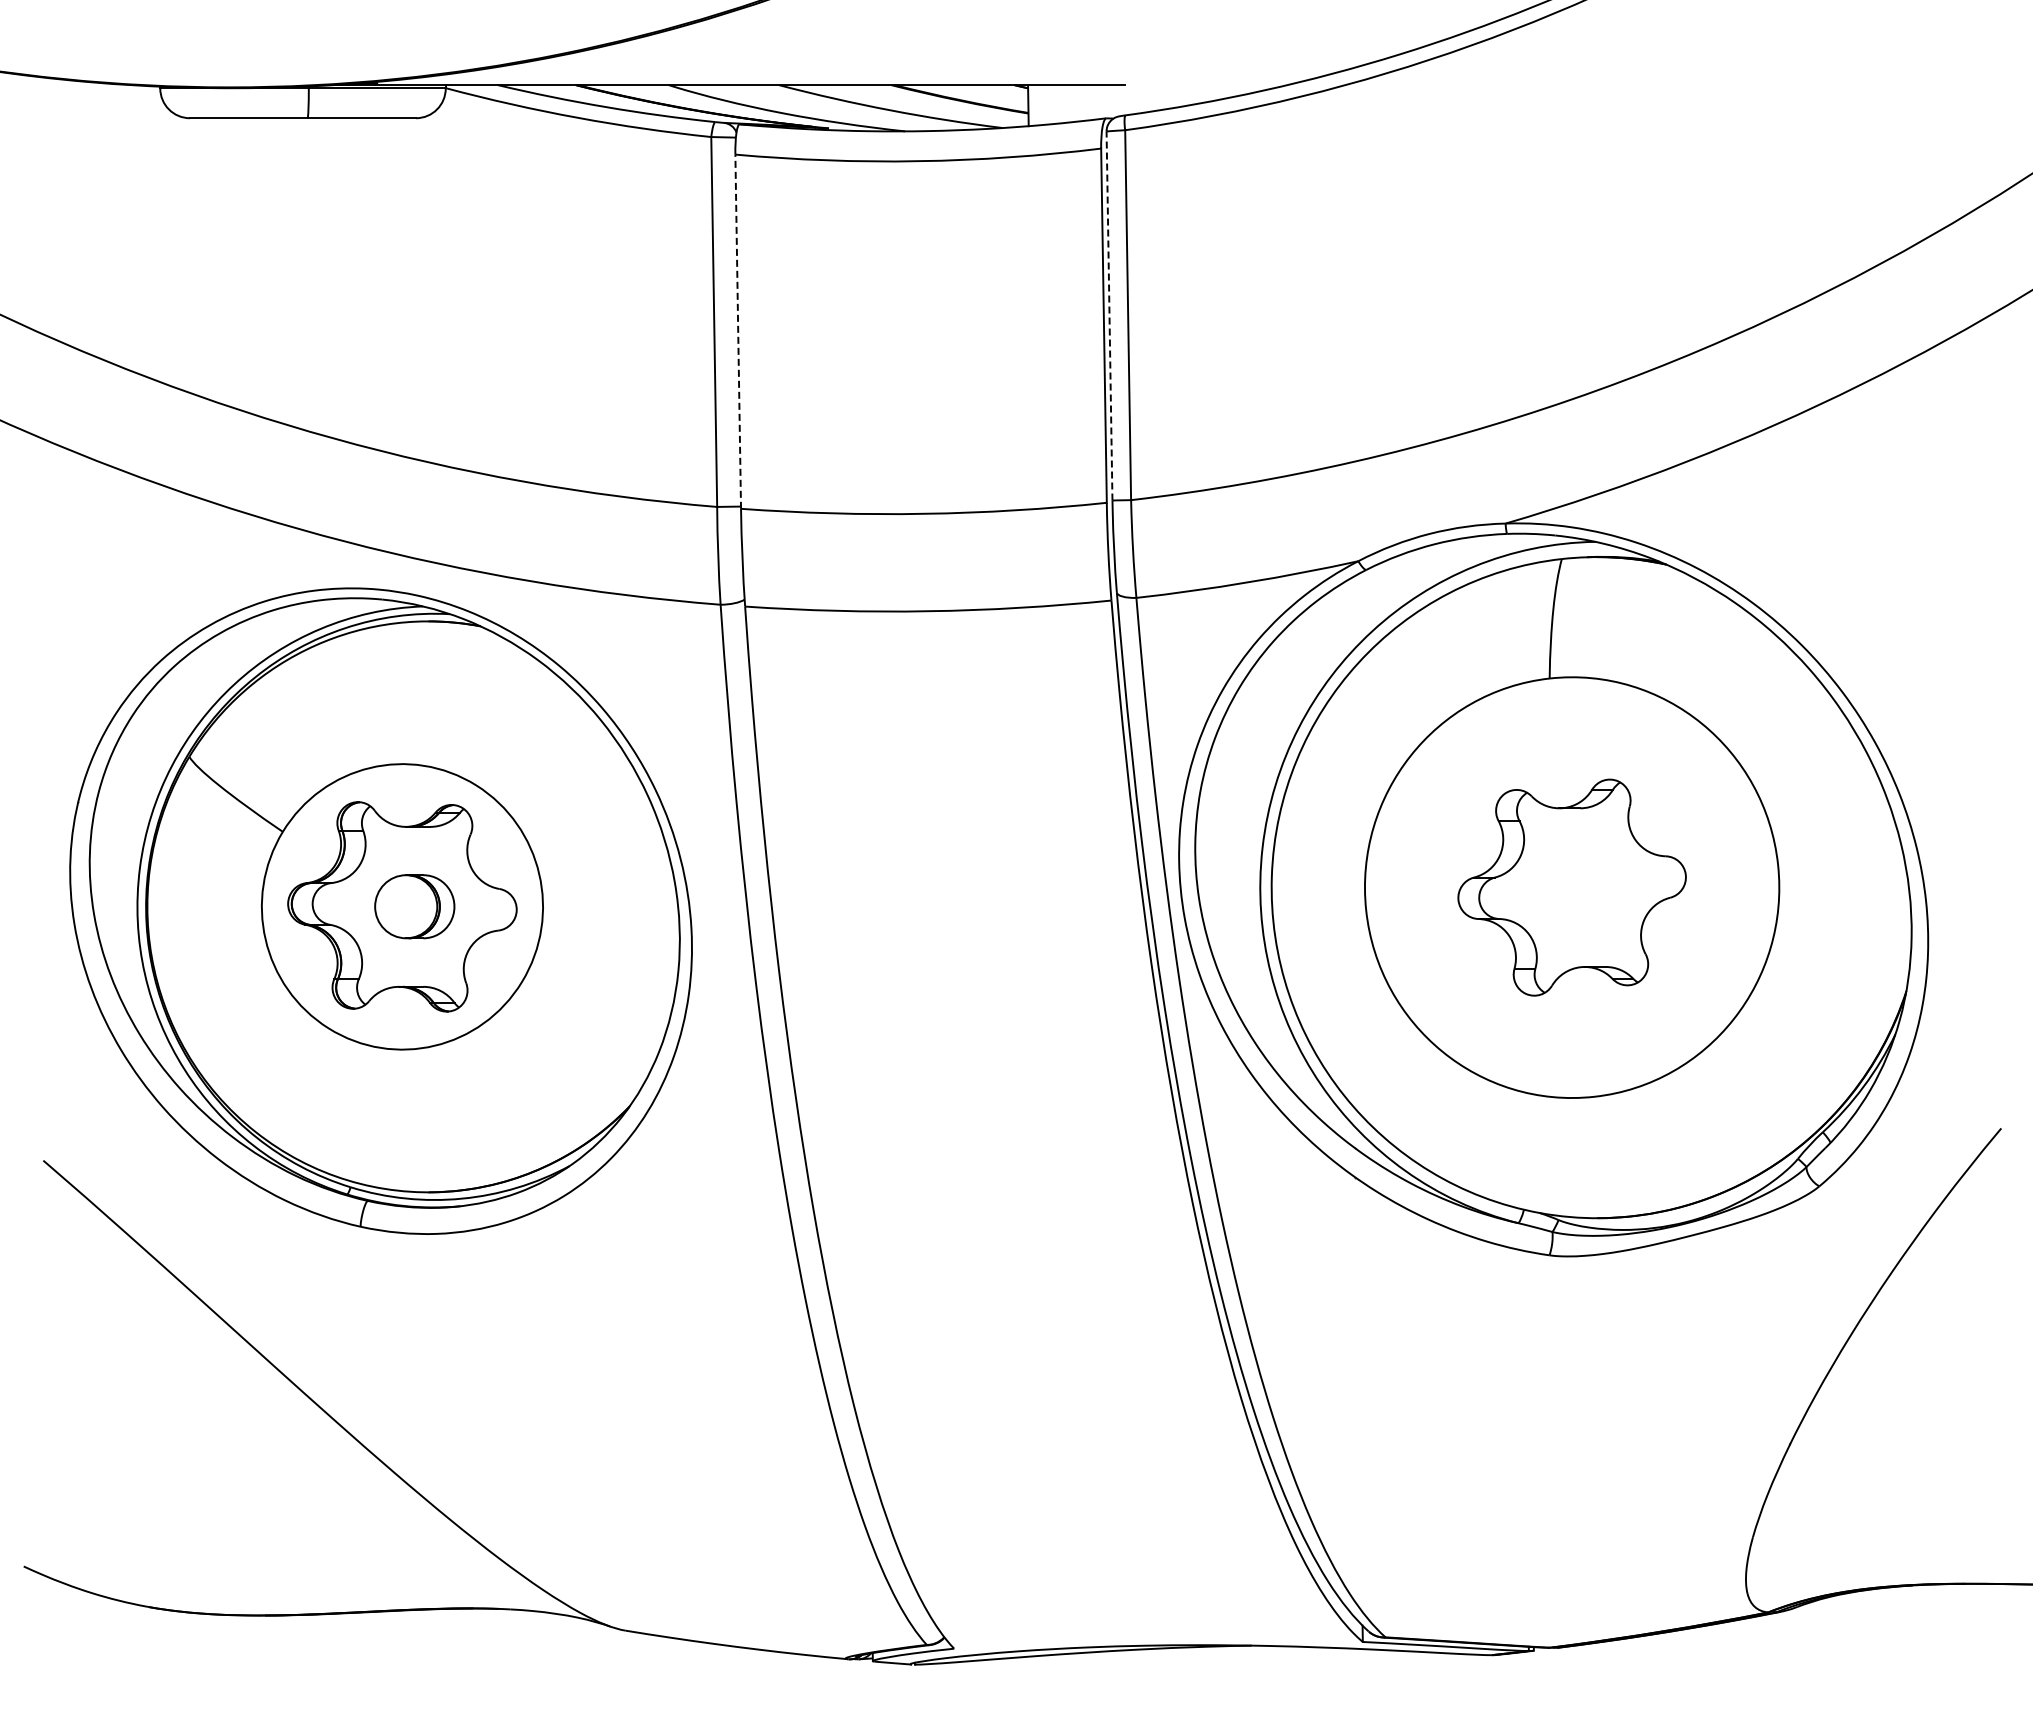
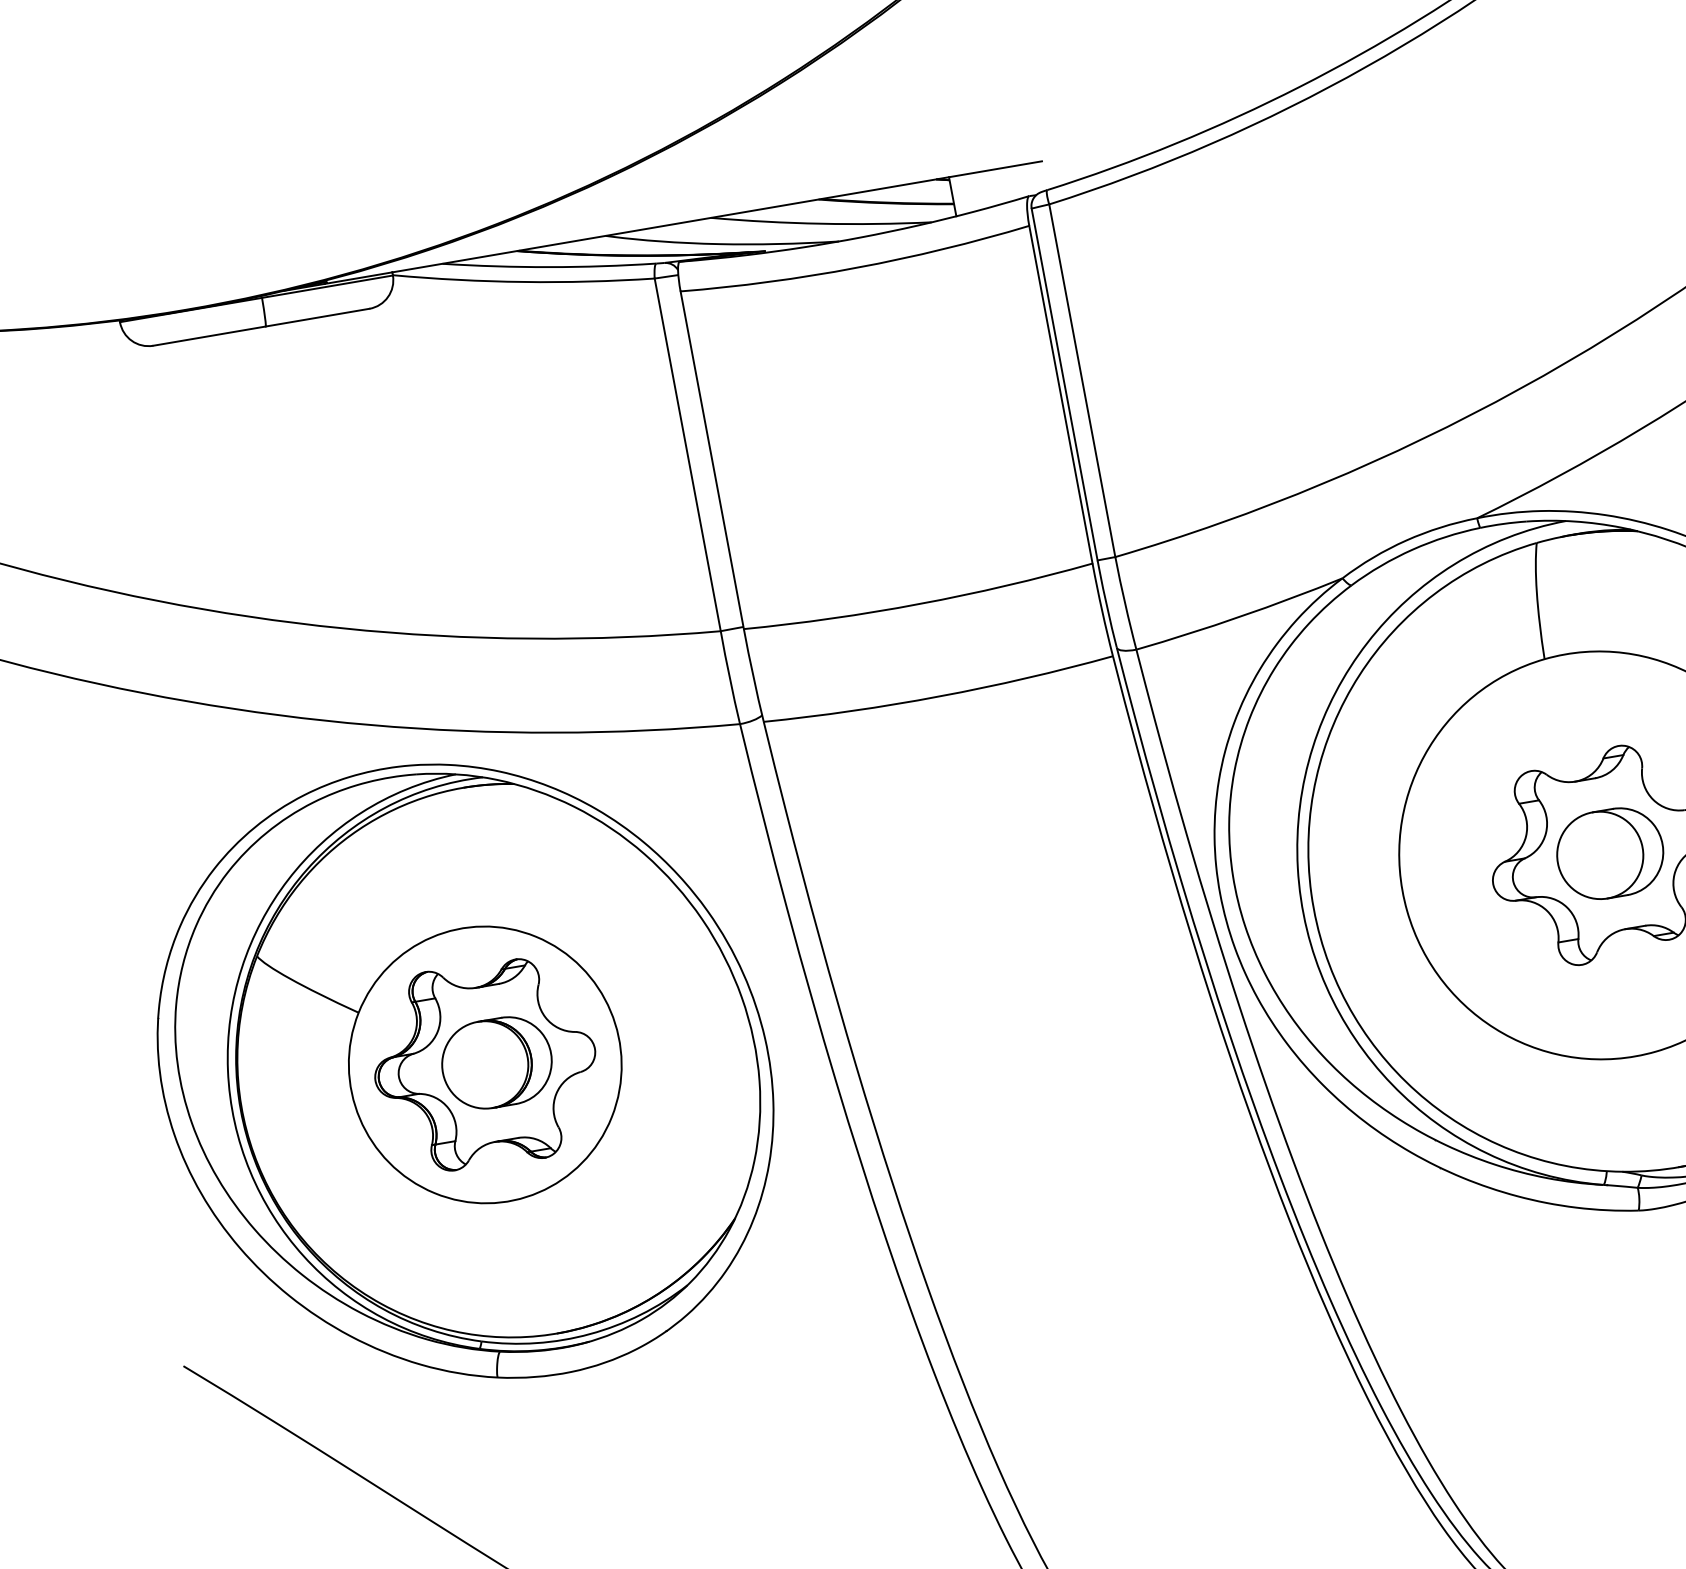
line: (1109, 316) -> (1064, 385), dashed -> solid
line: (738, 331) -> (712, 459), dashed -> solid
part: (1582, 887) -> (1610, 853), added
part: (414, 906) -> (496, 1062), size x1.43

